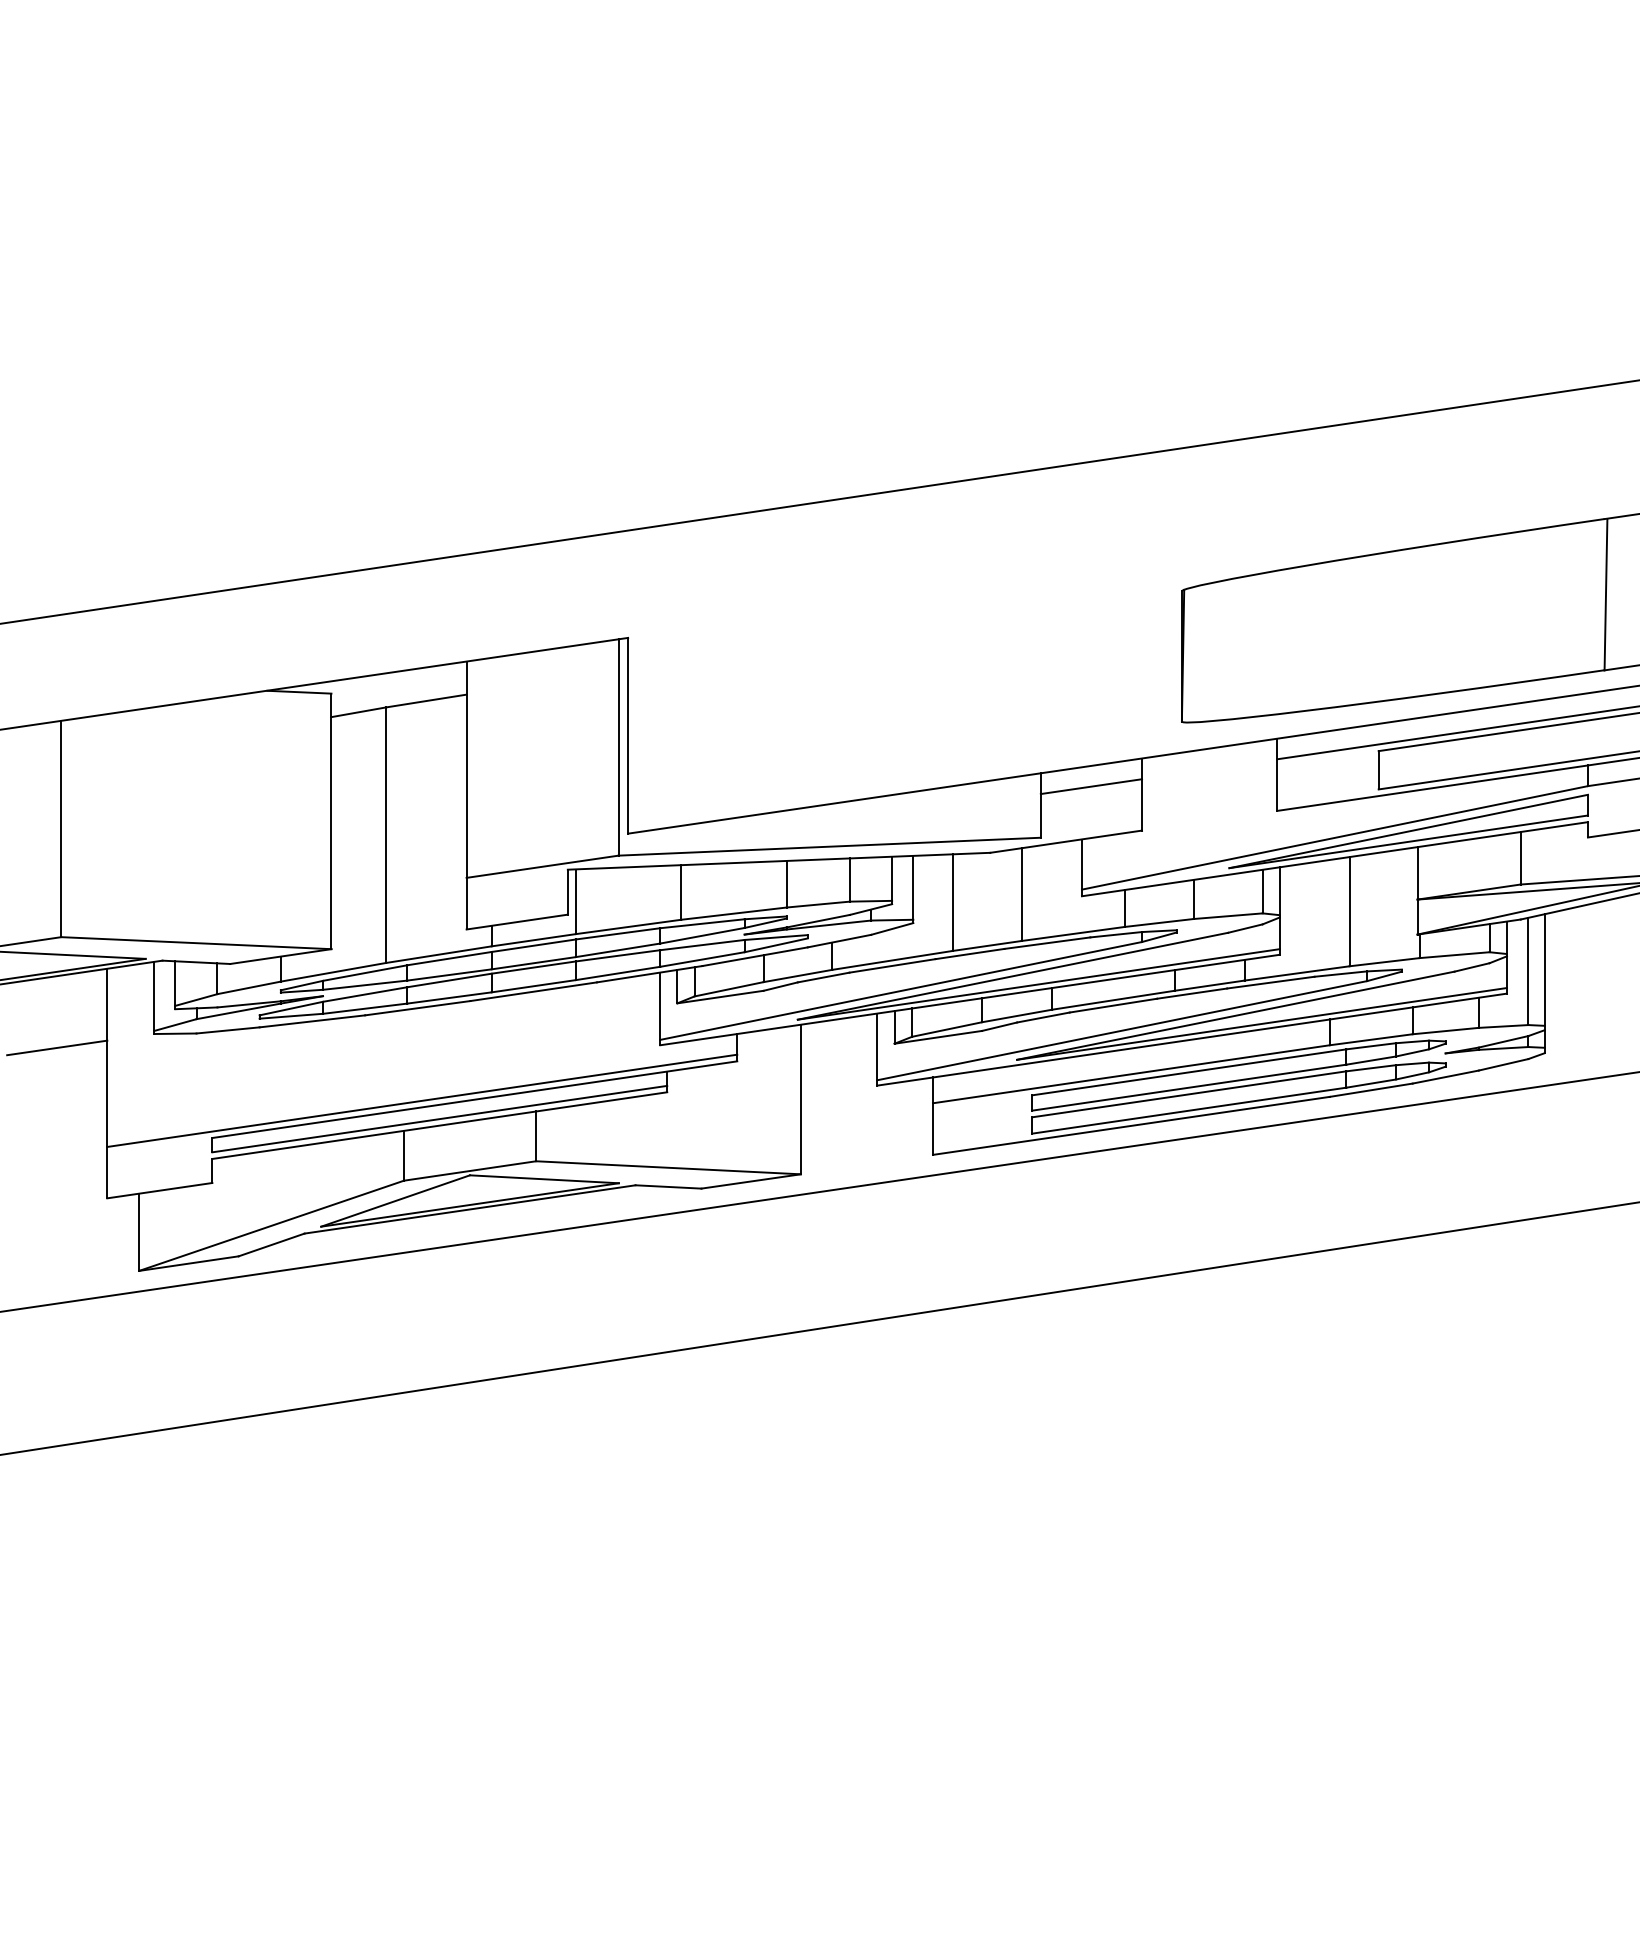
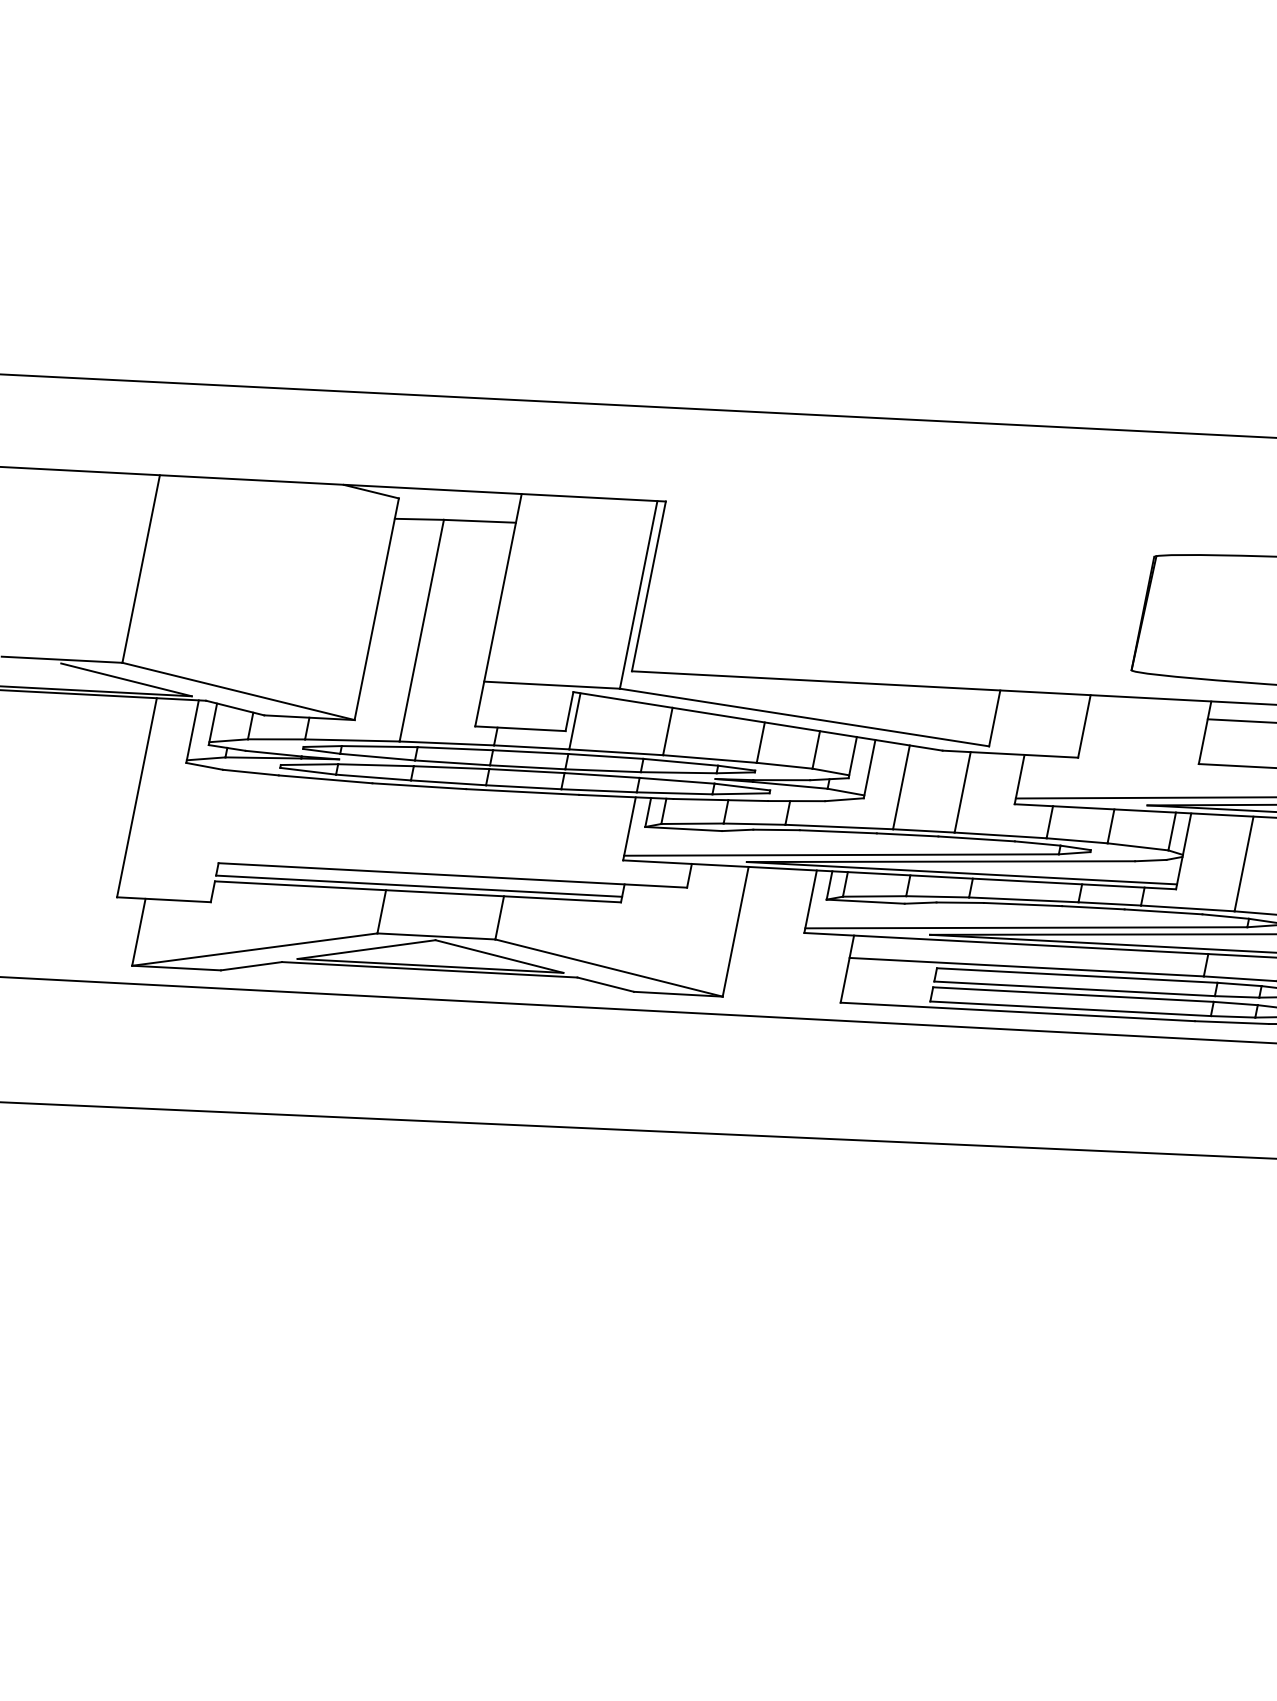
line: (1091, 786) -> (1041, 710), removed
line: (57, 1047) -> (99, 757), removed
line: (422, 1100) -> (407, 867), removed

